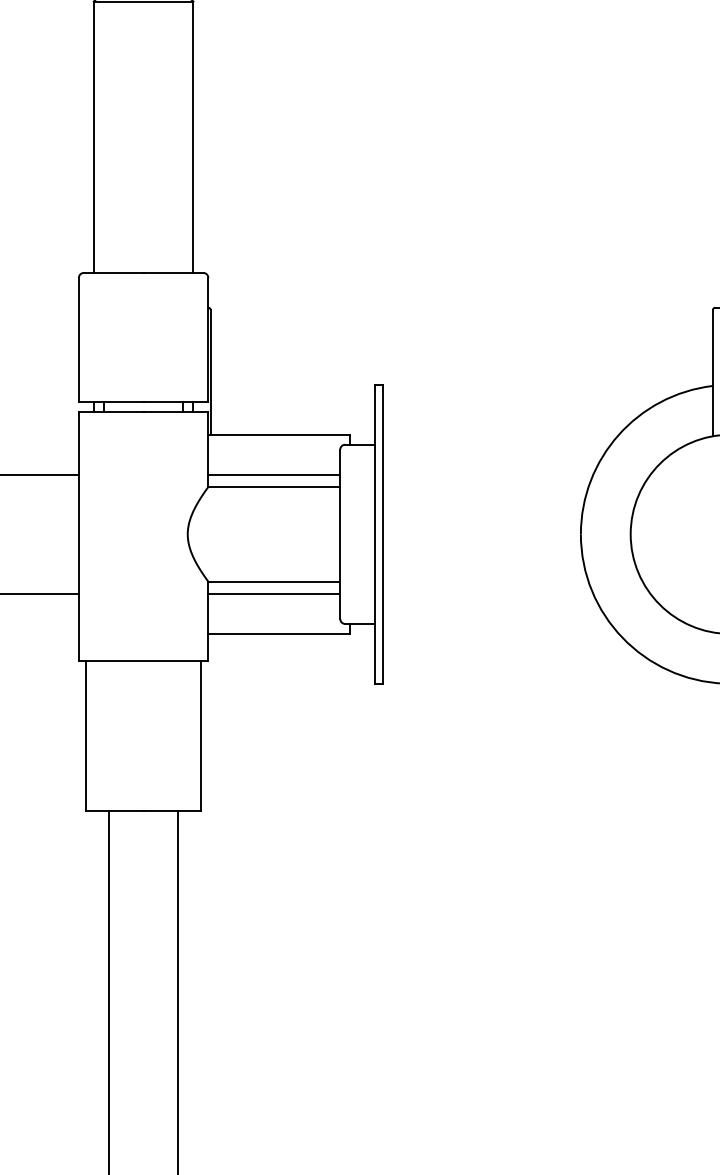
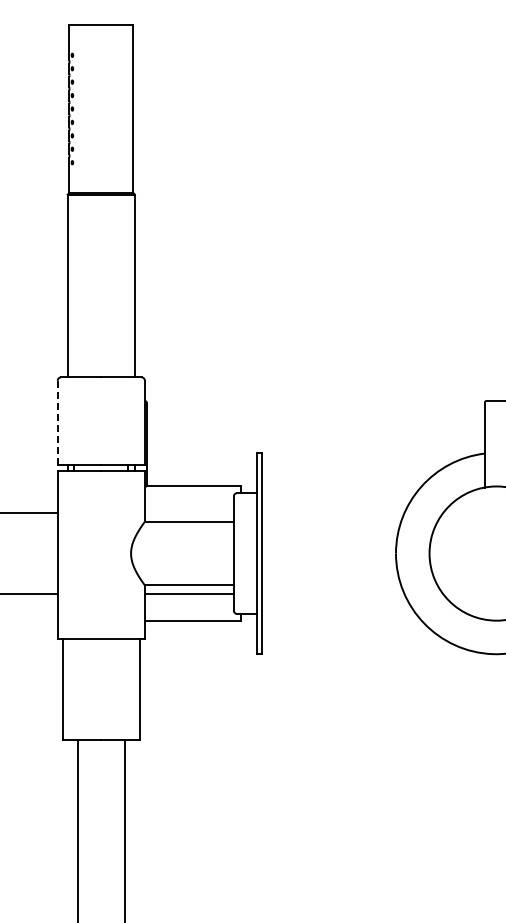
line: (78, 339) -> (57, 422), solid -> dashed
line: (272, 474) -> (188, 513), removed

